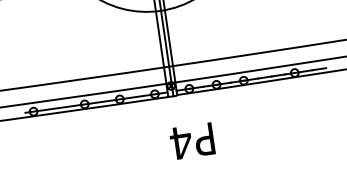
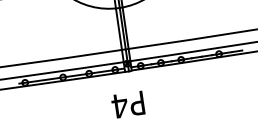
text: (192, 140) -> (128, 104), moved

